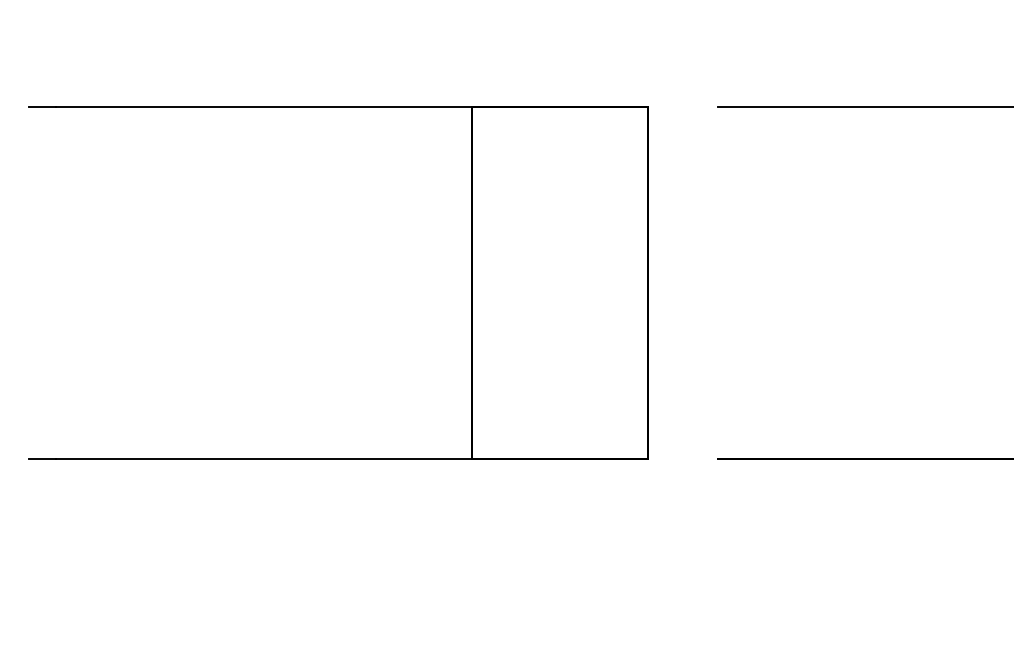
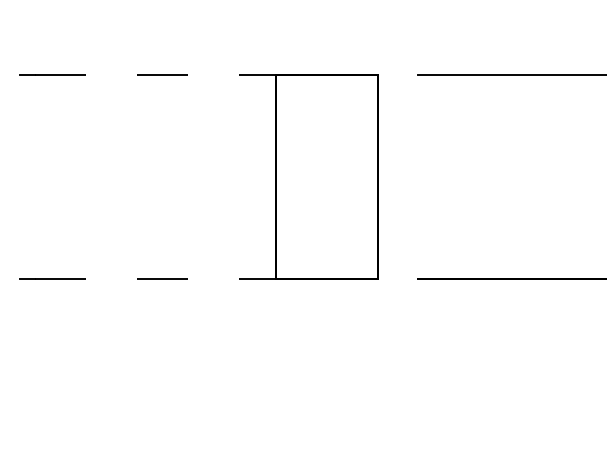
line: (265, 107) -> (156, 75), solid -> dashed
line: (265, 458) -> (156, 278), solid -> dashed

